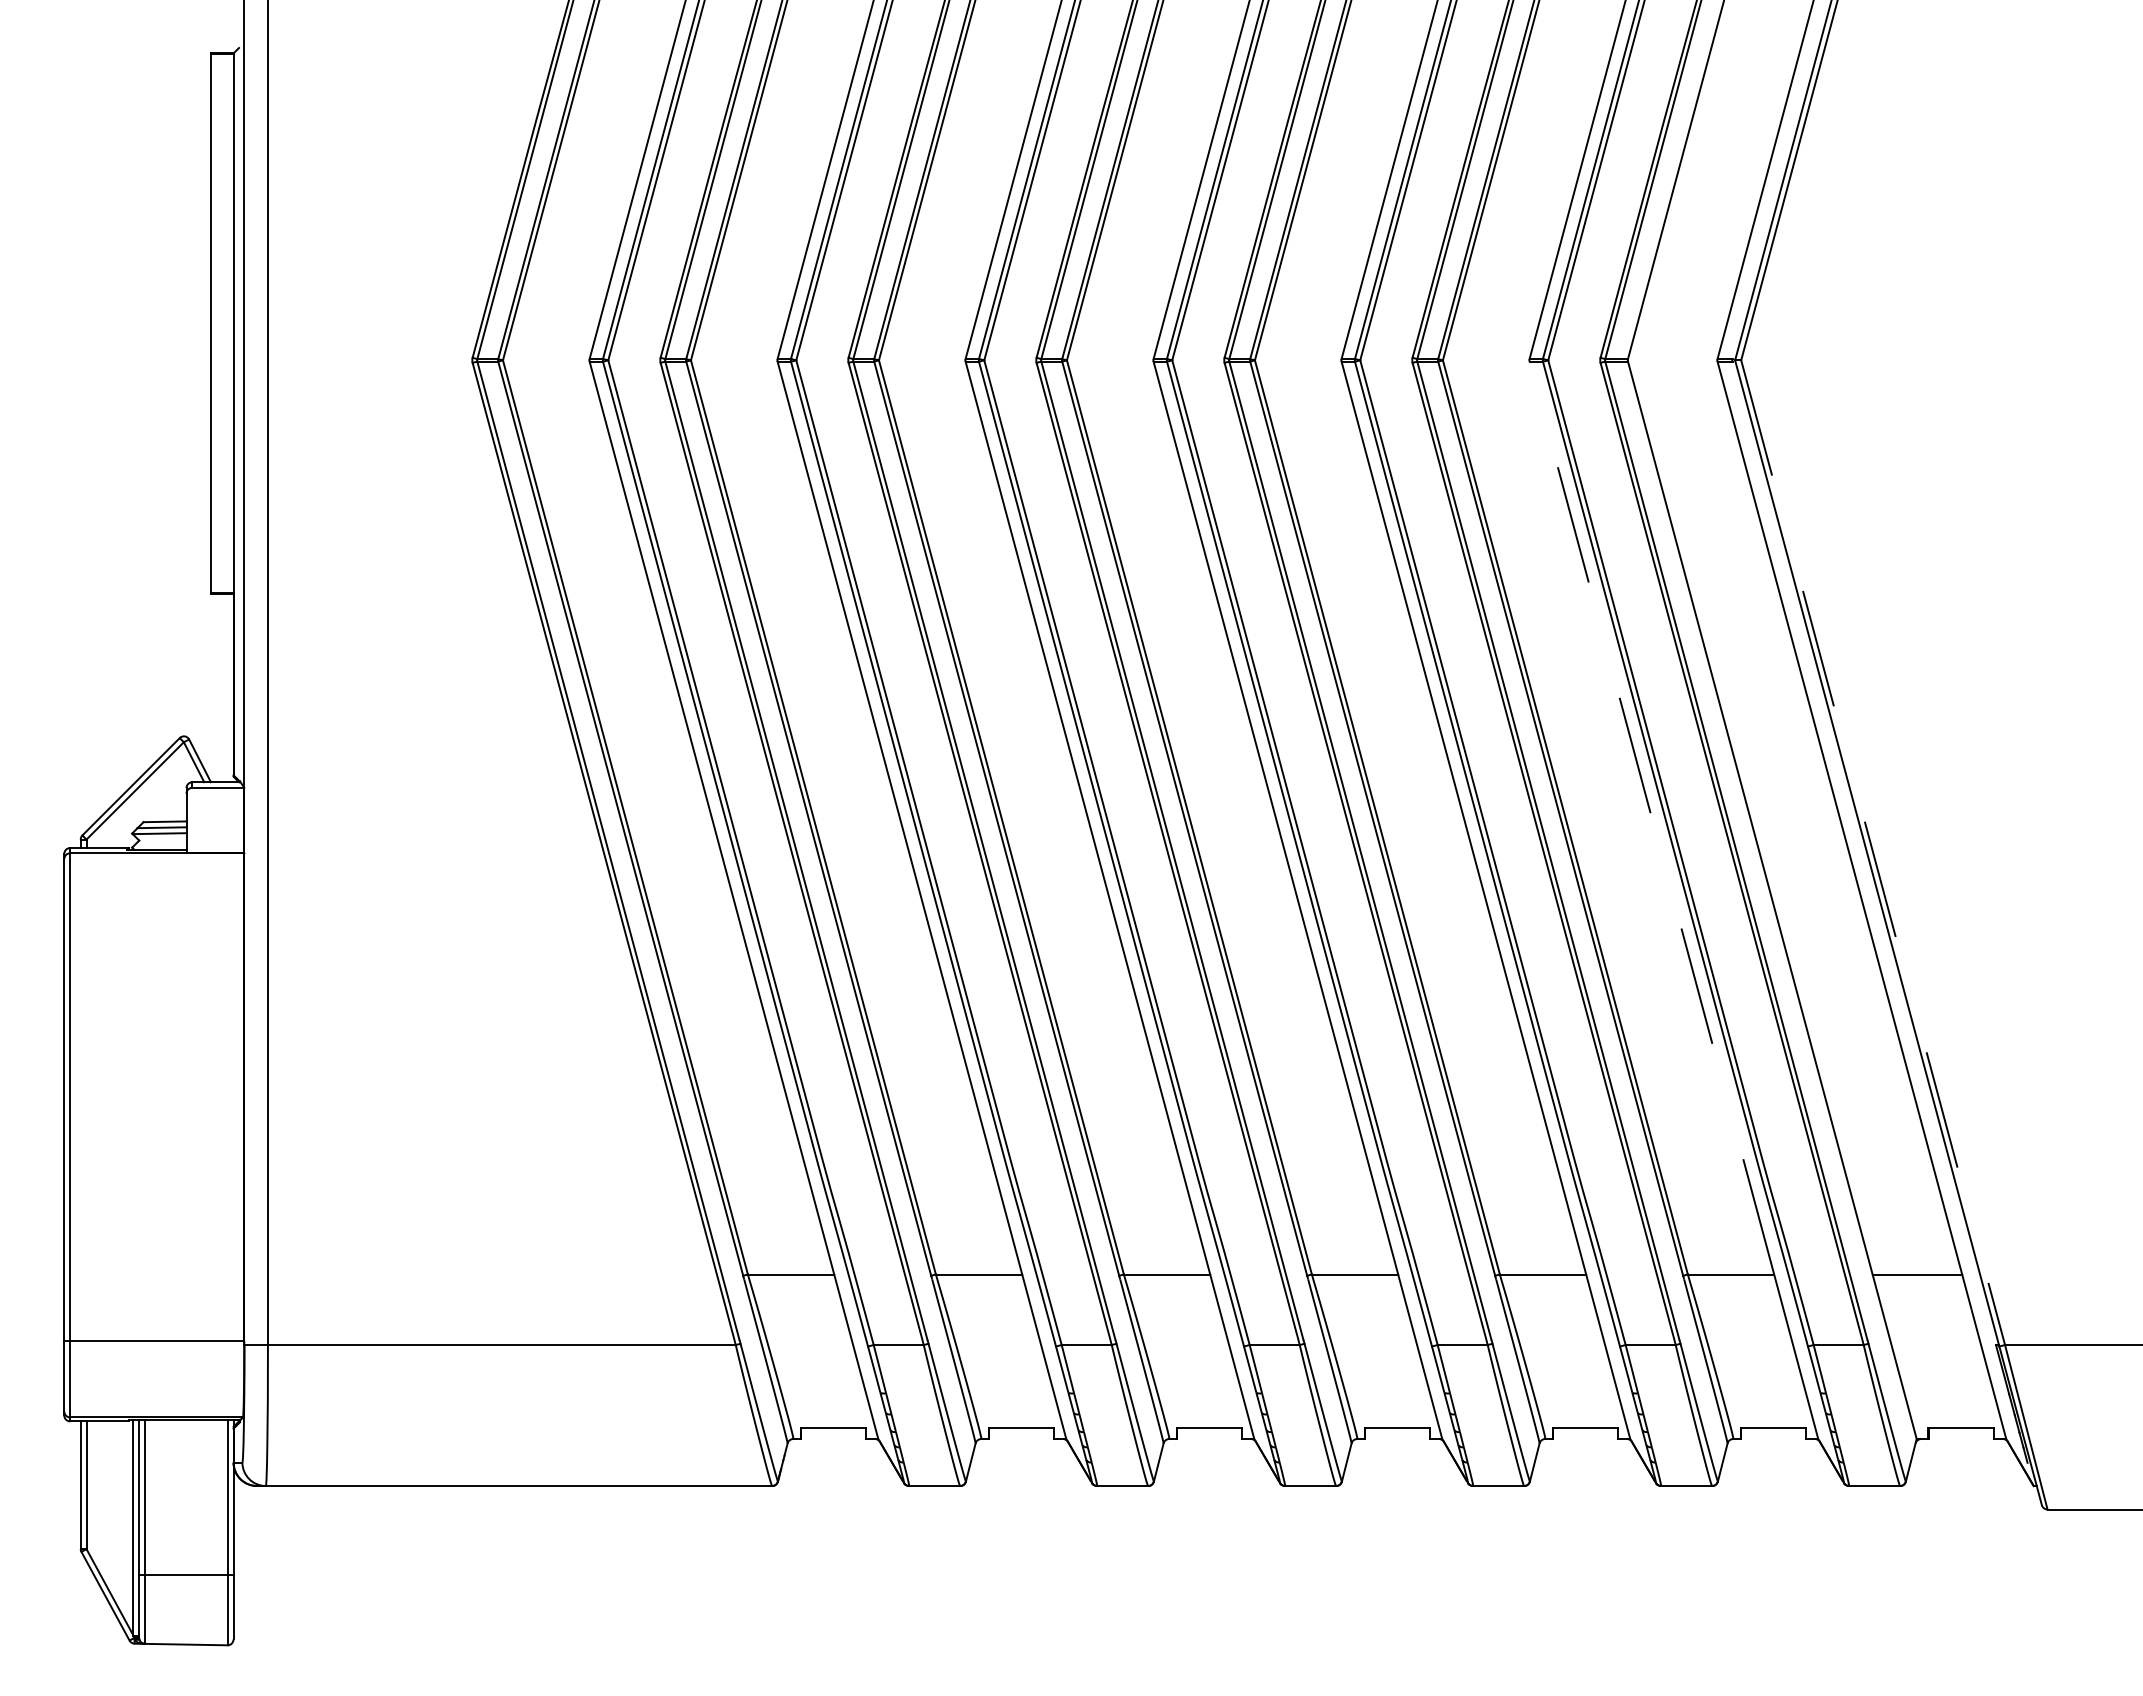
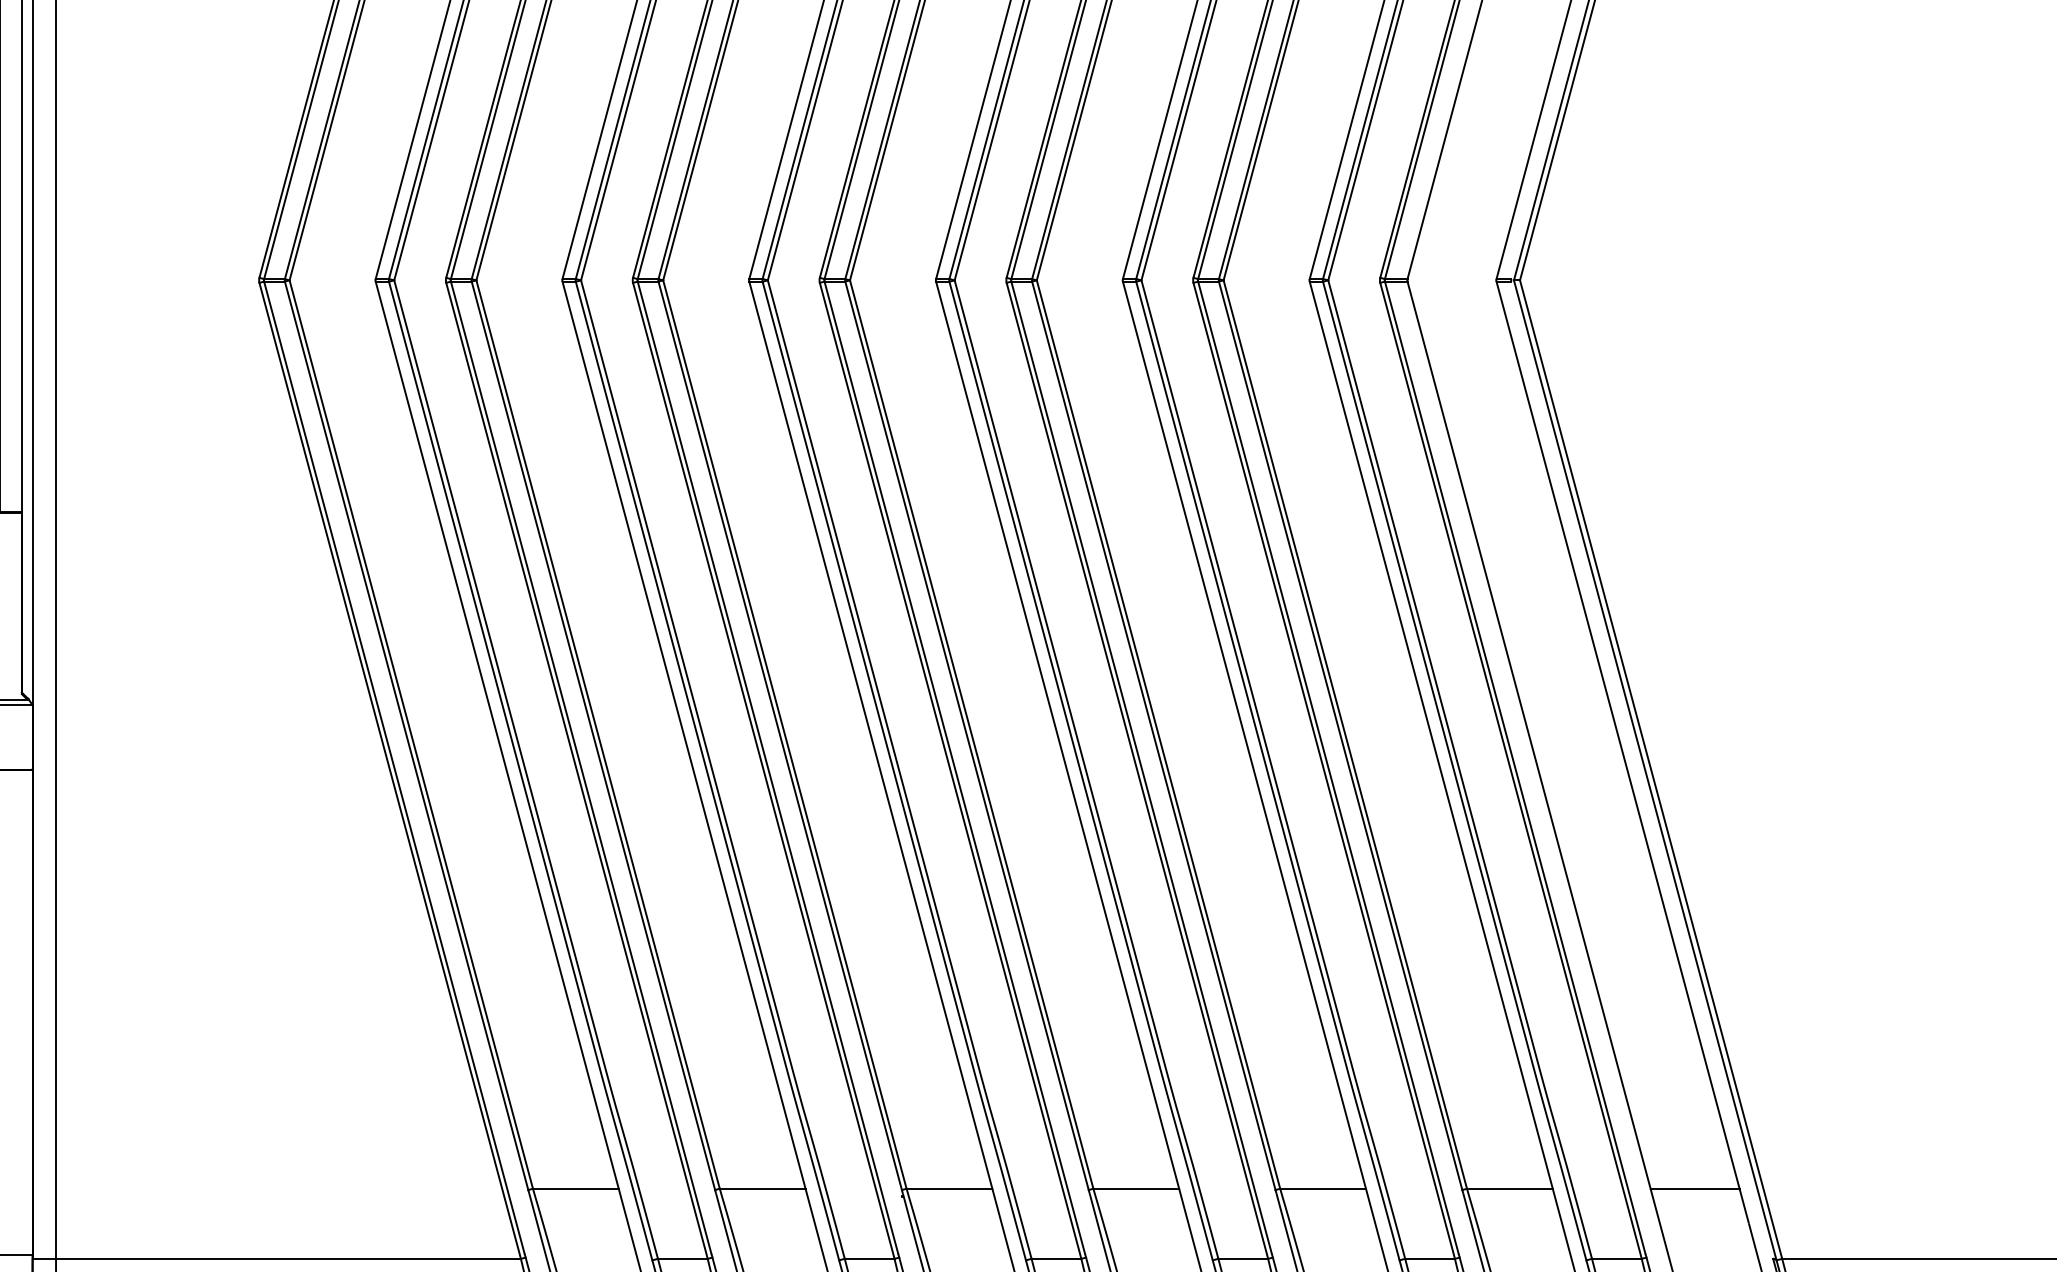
line: (1651, 817) -> (1430, 734), dashed -> solid
line: (1873, 852) -> (1651, 769), dashed -> solid

